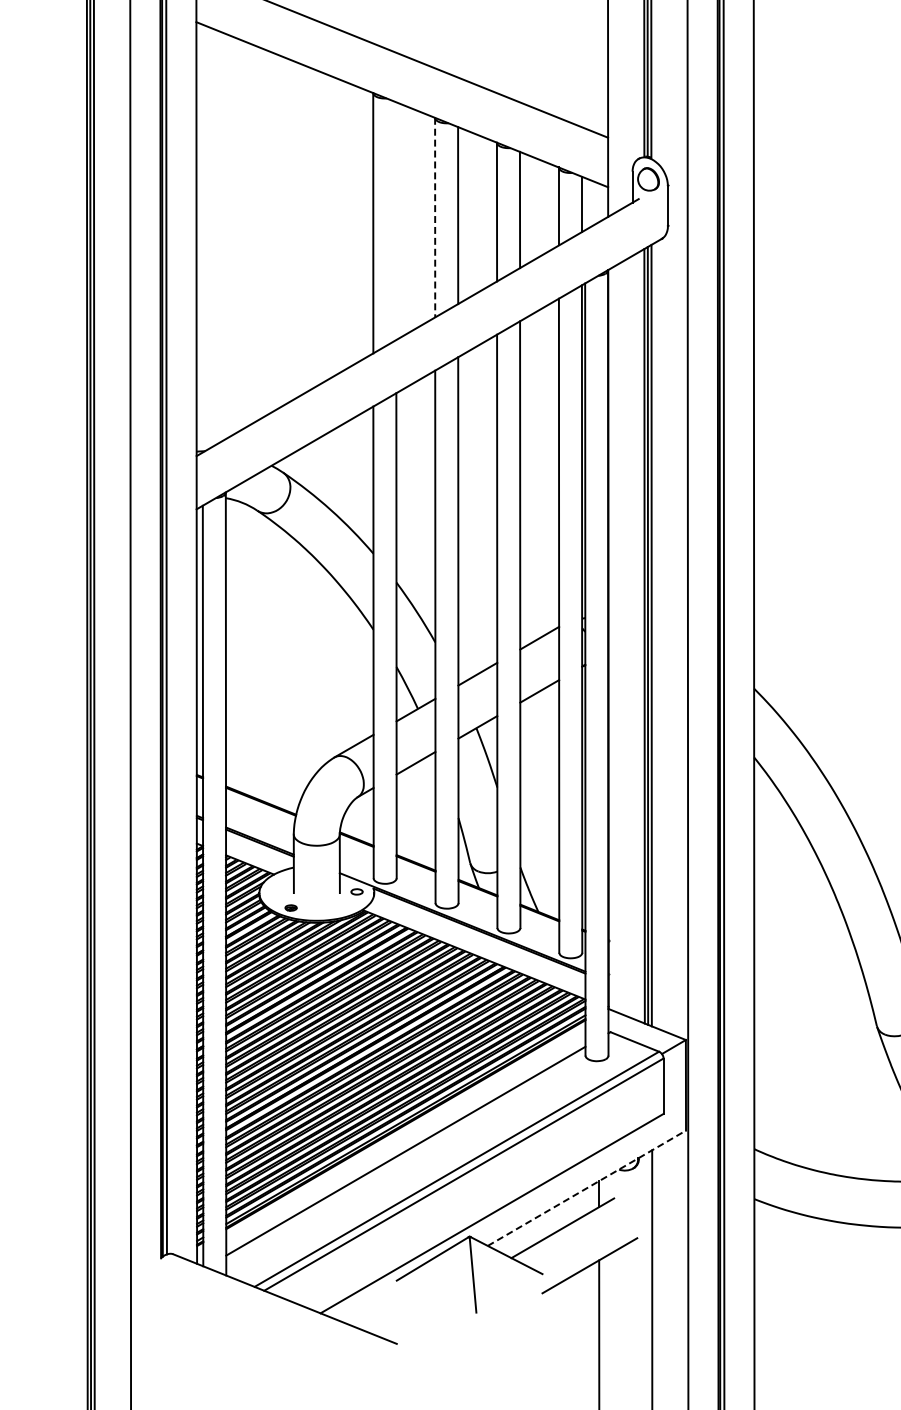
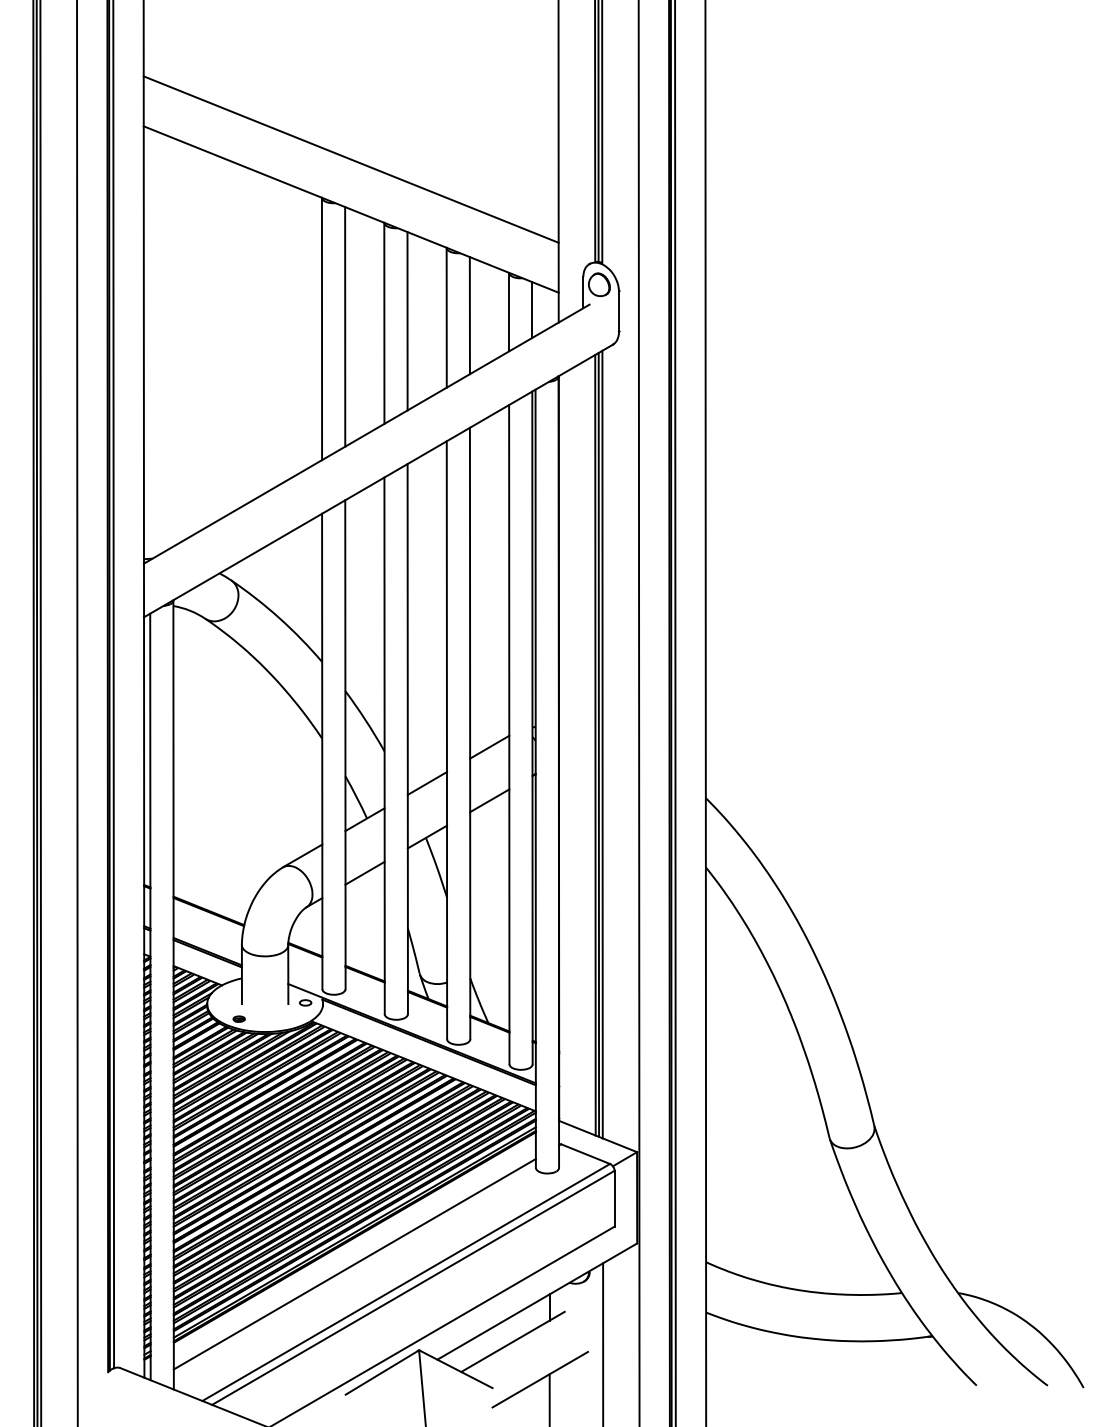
line: (435, 217) -> (384, 323), dashed -> solid
line: (396, 220) -> (345, 326), added
line: (587, 1188) -> (537, 1301), dashed -> solid

